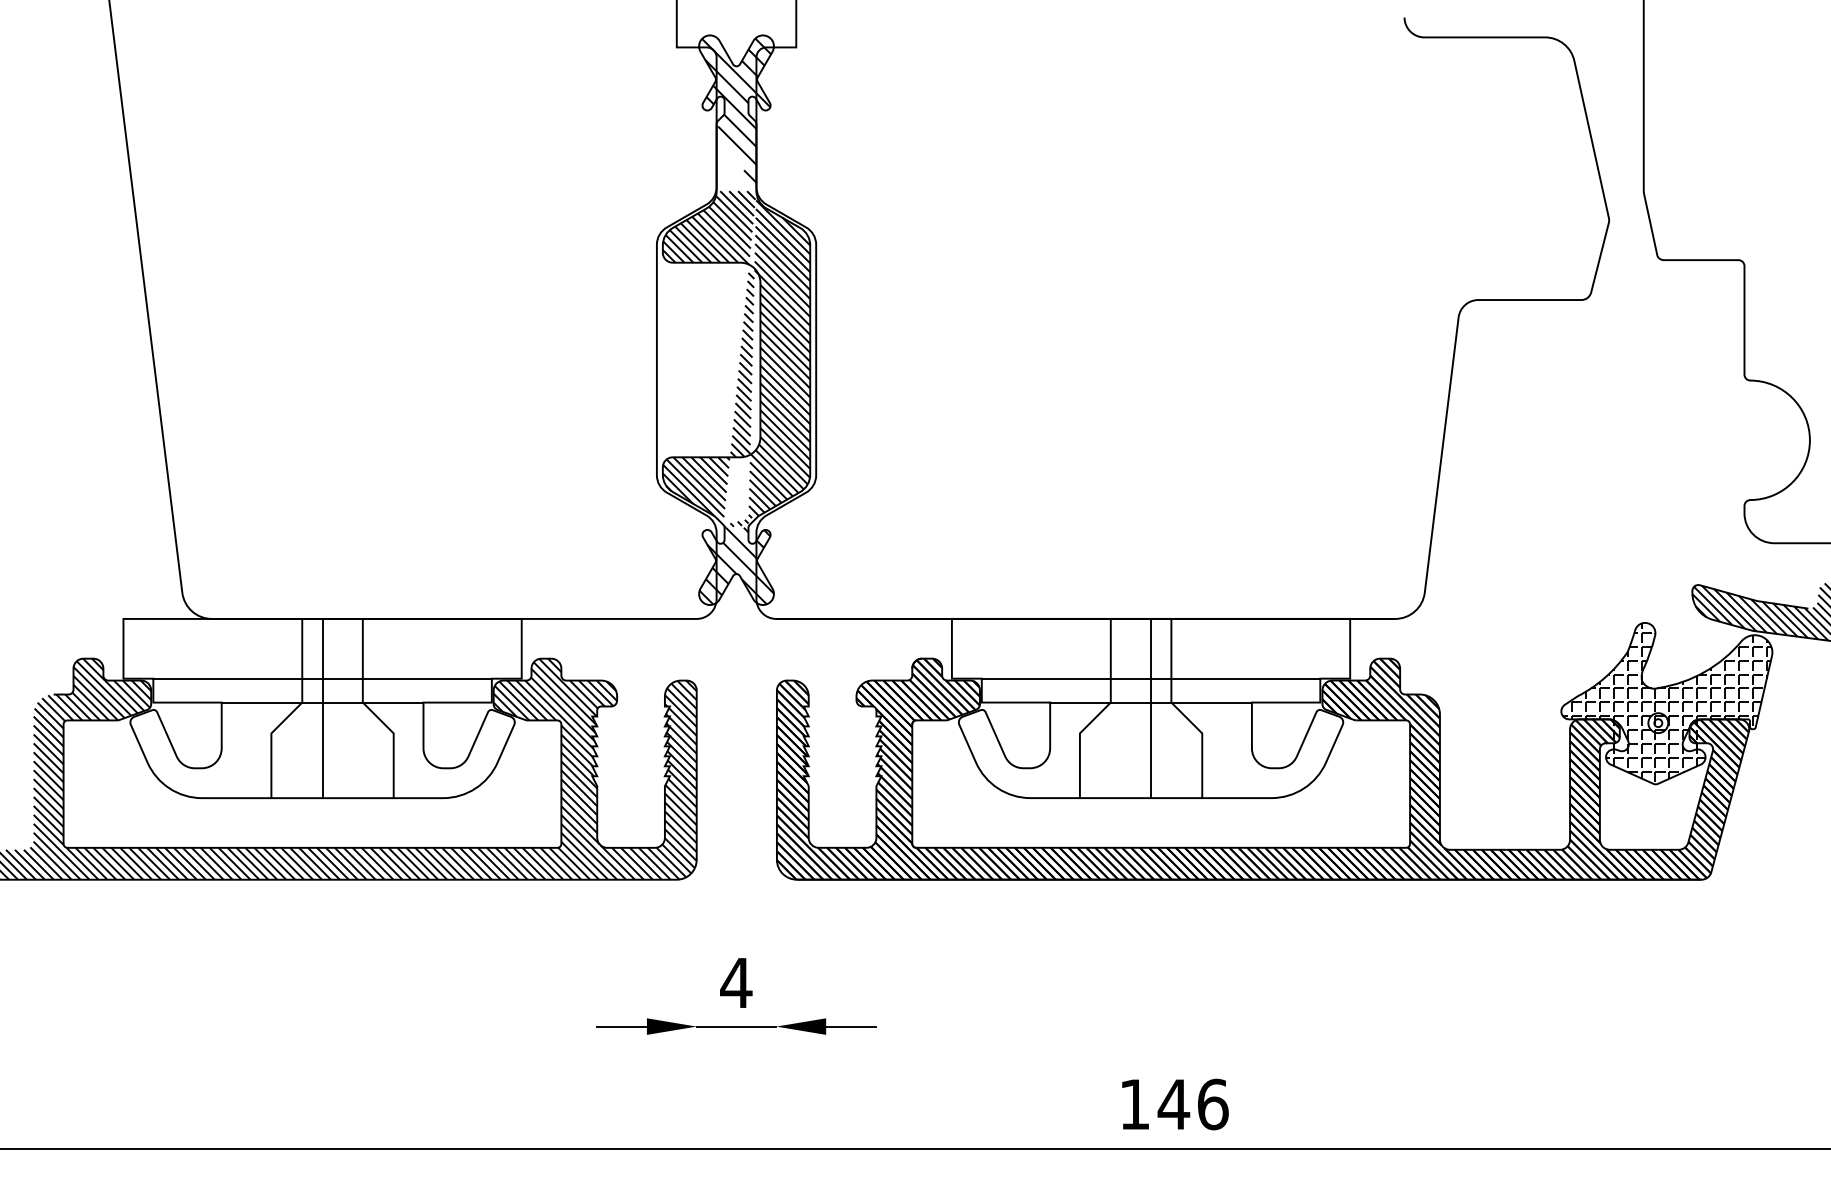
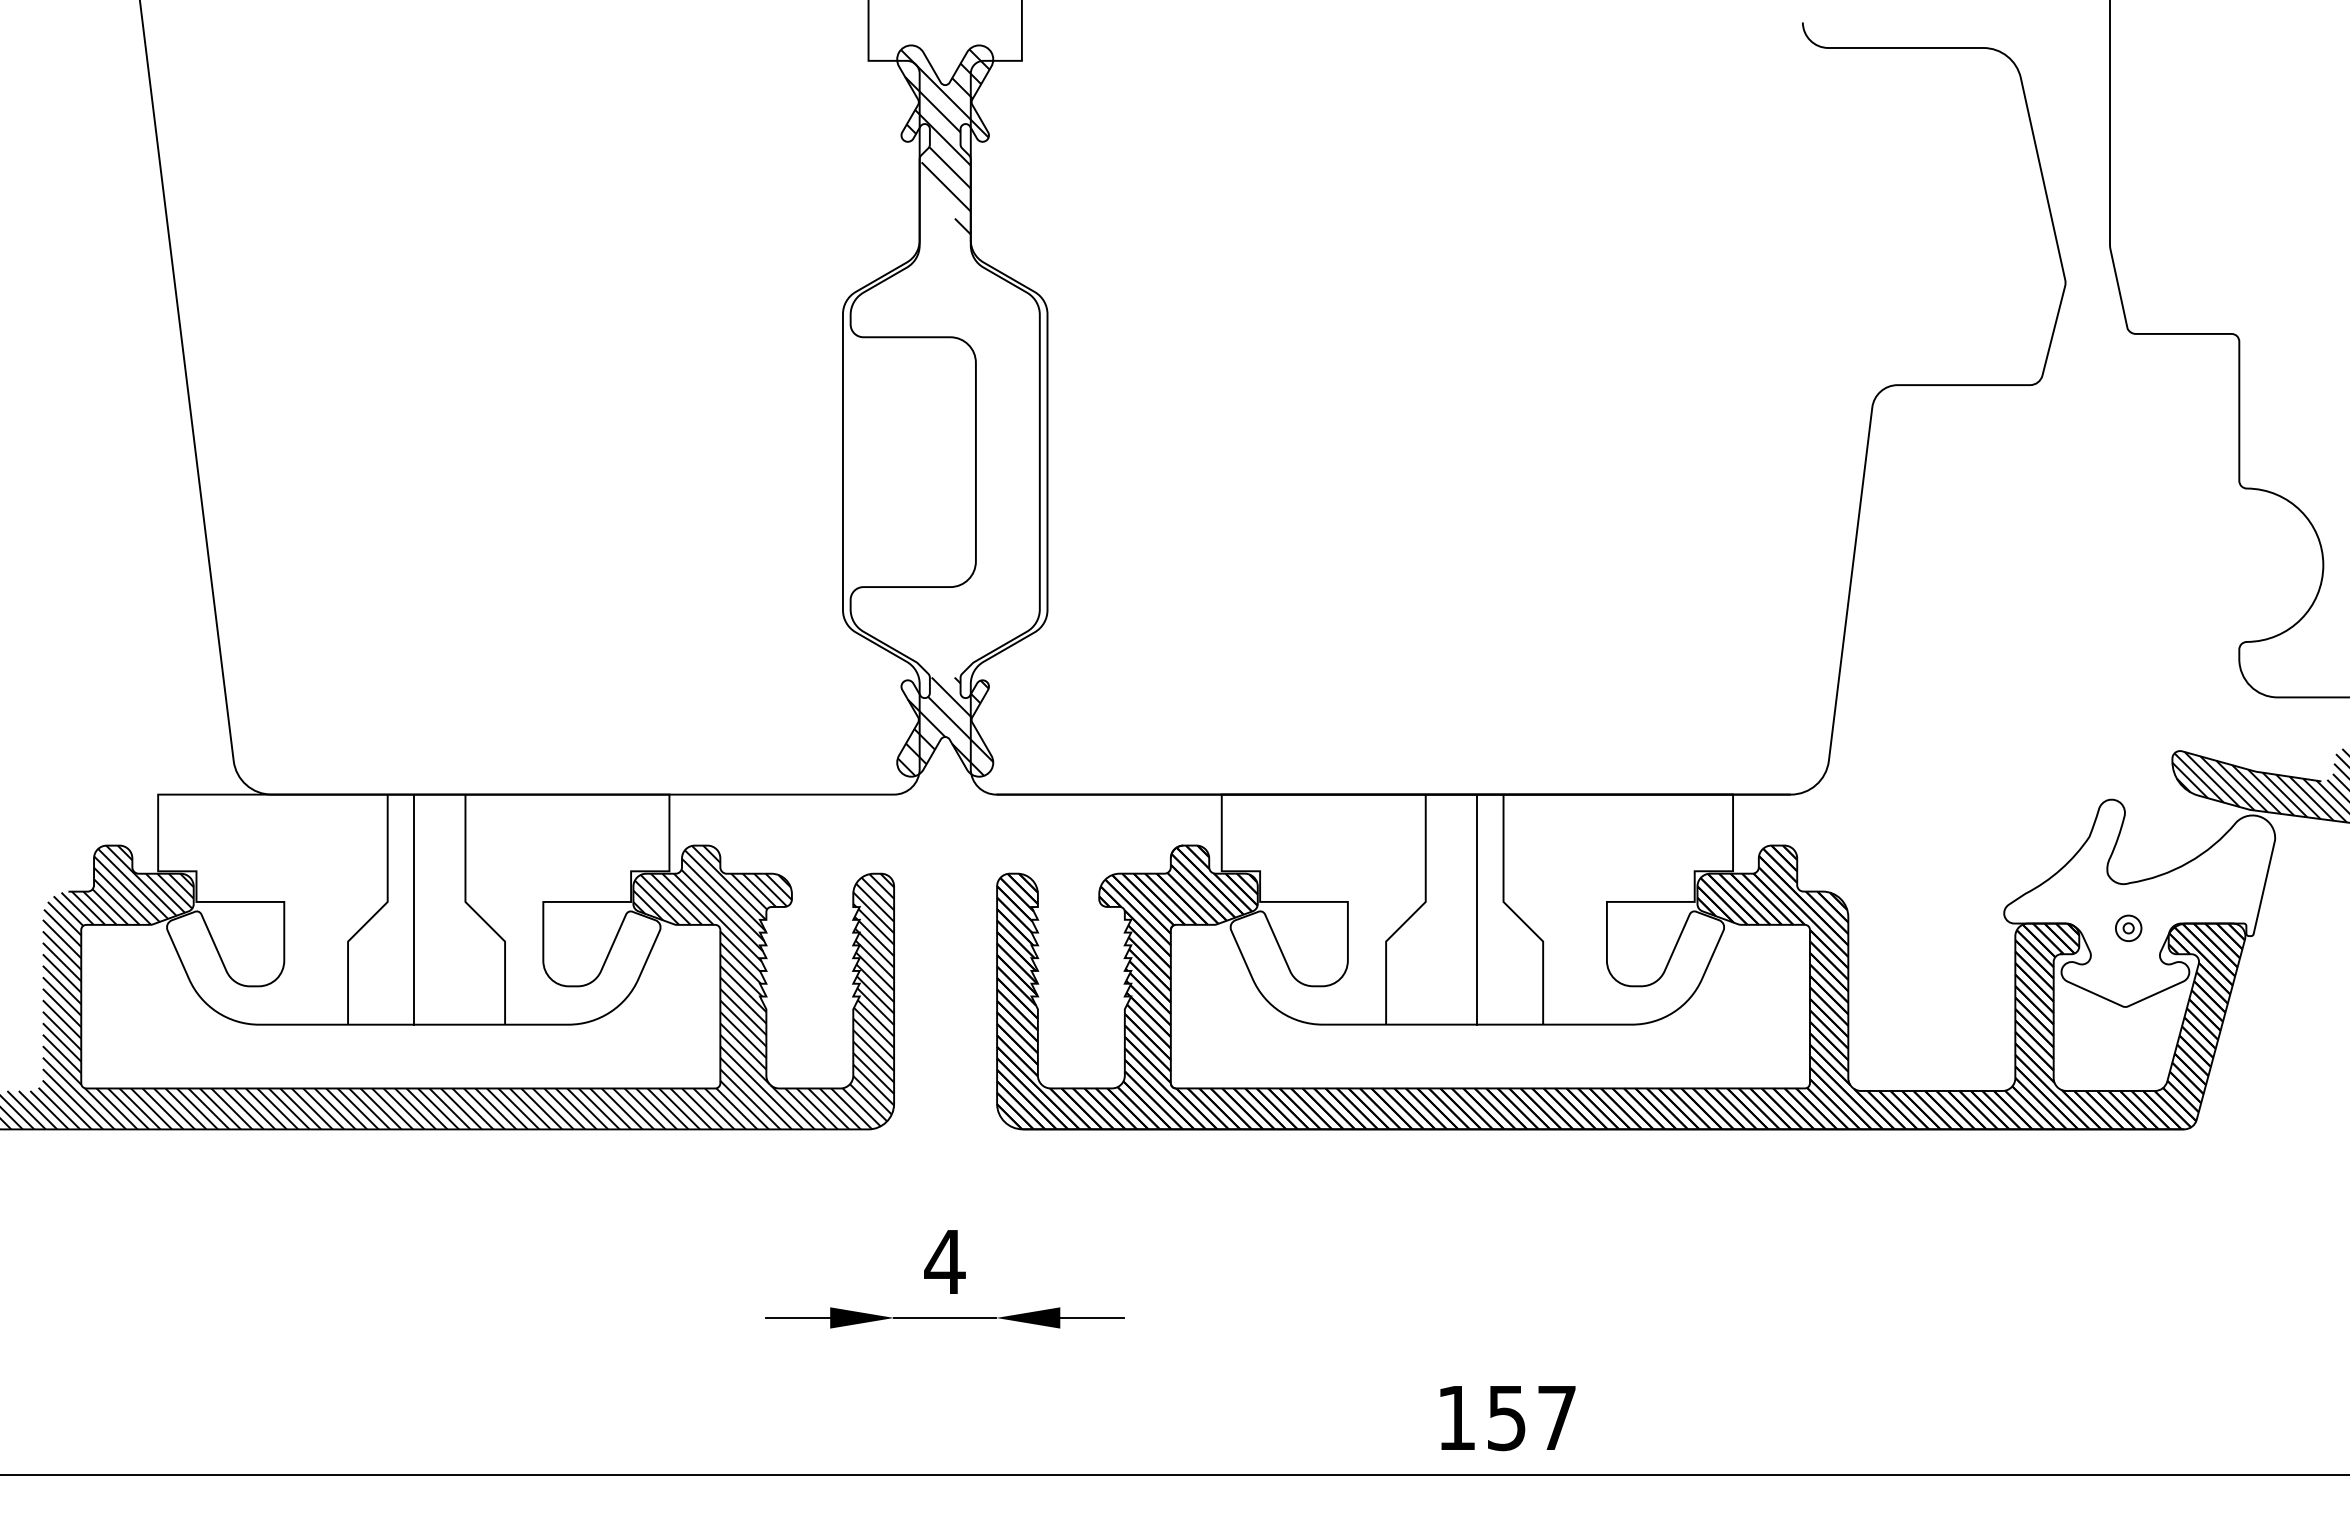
hatch: (735, 359) -> (944, 461), removed
line: (322, 678) -> (413, 871), removed
line: (1151, 678) -> (1477, 871), removed
line: (322, 702) -> (413, 901), removed
line: (1150, 702) -> (1476, 901), removed
hatch: (1666, 702) -> (2139, 901), removed
text: (1193, 1104) -> (1531, 1418), 146 -> 157

